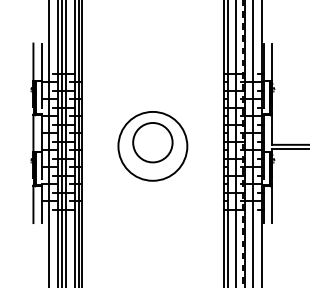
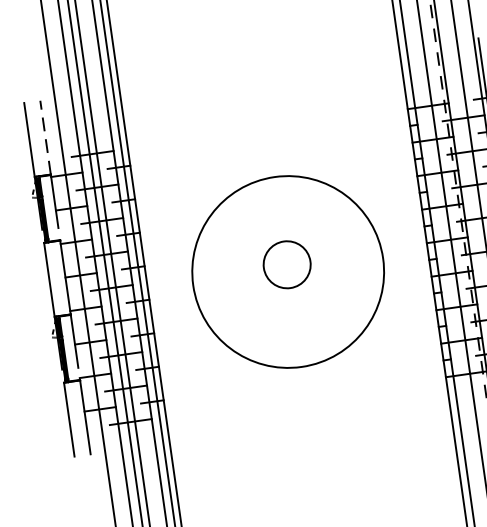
line: (41, 62) -> (45, 138), solid -> dashed
circle: (152, 142) -> (286, 264), size x0.6
circle: (152, 145) -> (287, 270), size x1.4

